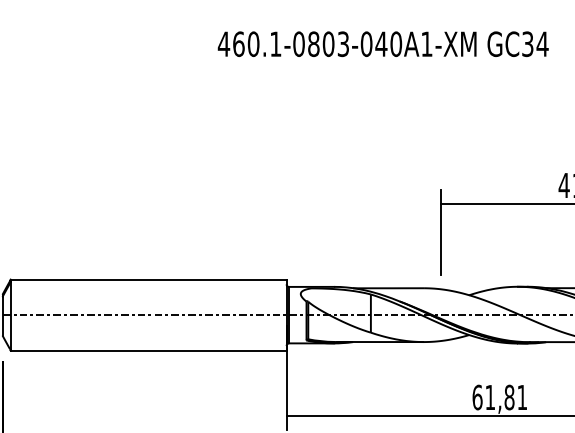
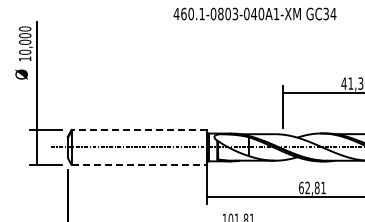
line: (148, 278) -> (139, 129), solid -> dashed
line: (148, 349) -> (139, 164), solid -> dashed
text: (489, 396) -> (307, 187), 61,81 -> 62,81

